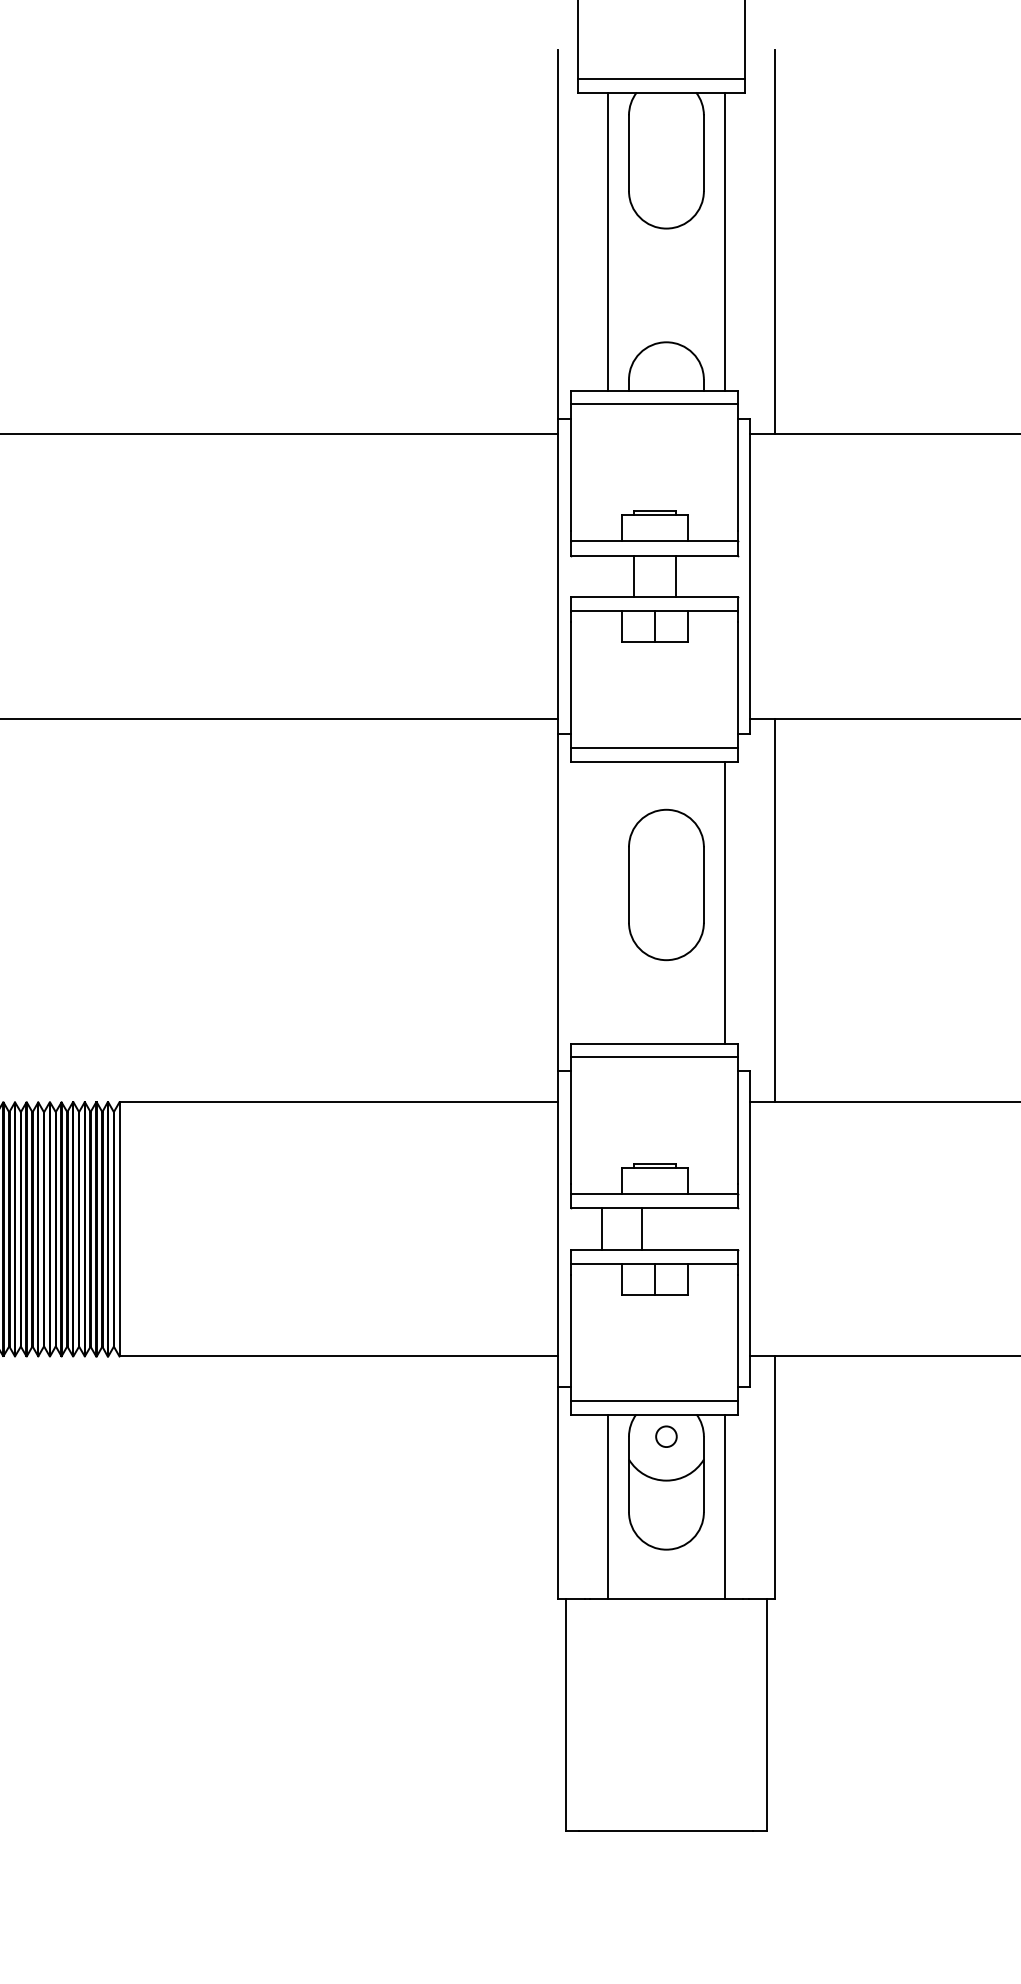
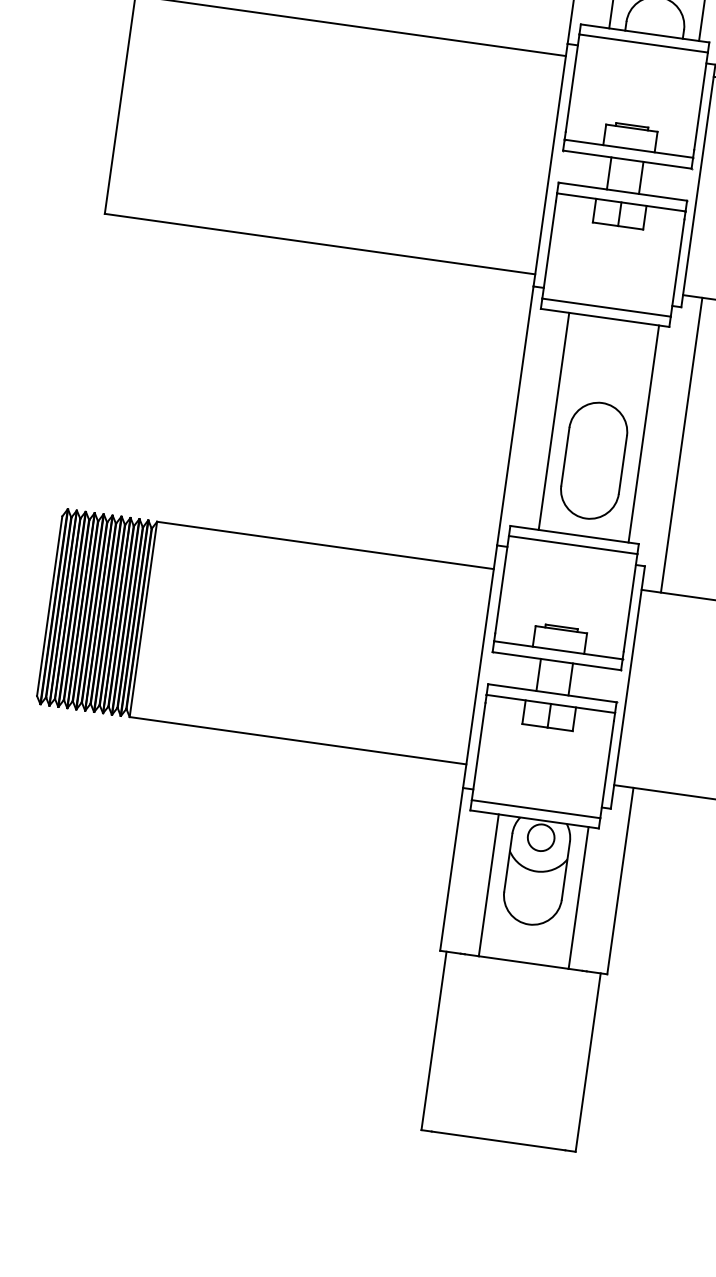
part: (666, 884) -> (594, 460), moved
line: (608, 902) -> (554, 421), added
line: (602, 1229) -> (539, 675), moved
line: (641, 1229) -> (570, 679), moved
circle: (666, 1436) -> (541, 837), size x1.67

